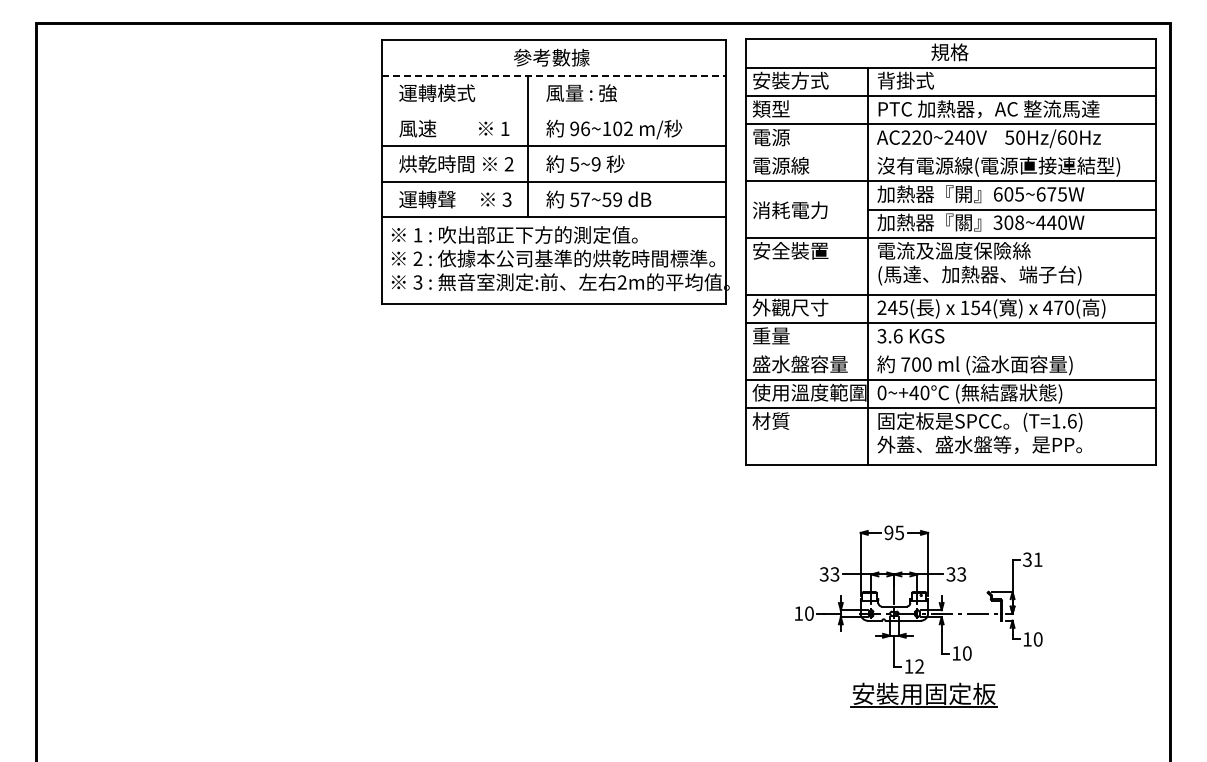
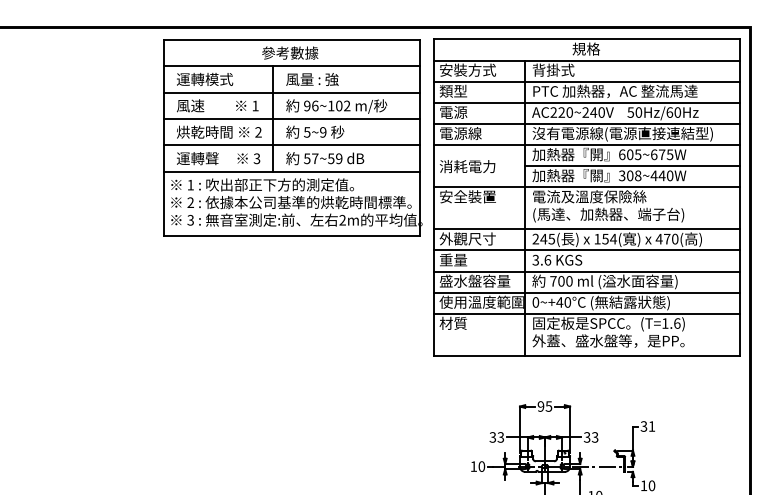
line: (554, 75) -> (292, 66), dashed -> solid
line: (553, 111) -> (291, 93), added
line: (950, 152) -> (586, 123), added
line: (950, 351) -> (586, 271), added

